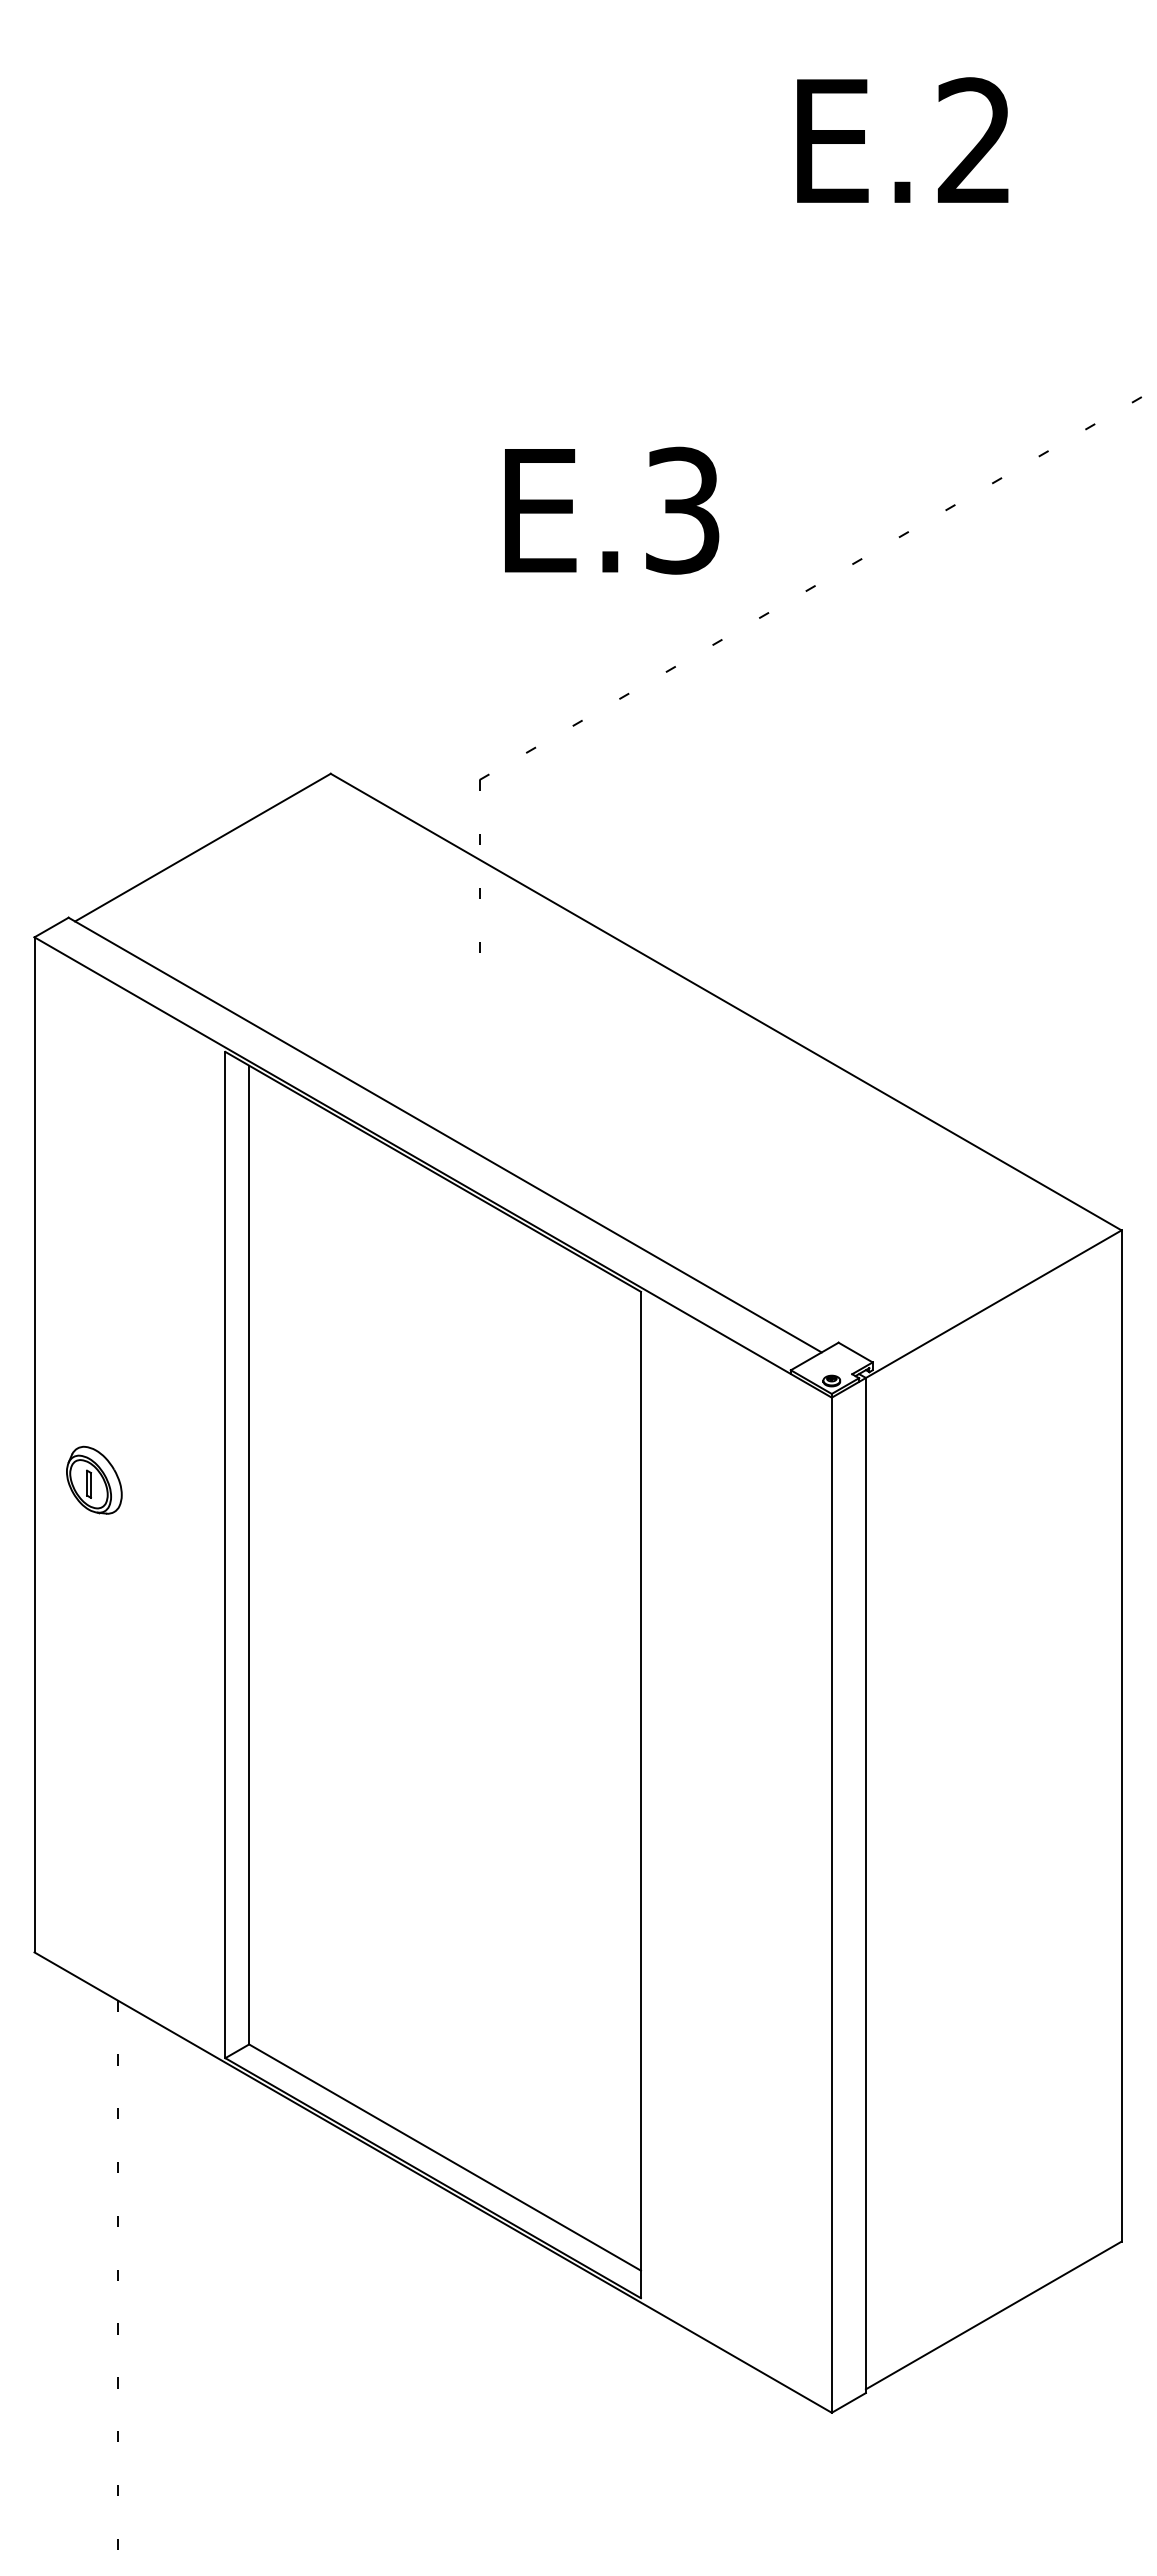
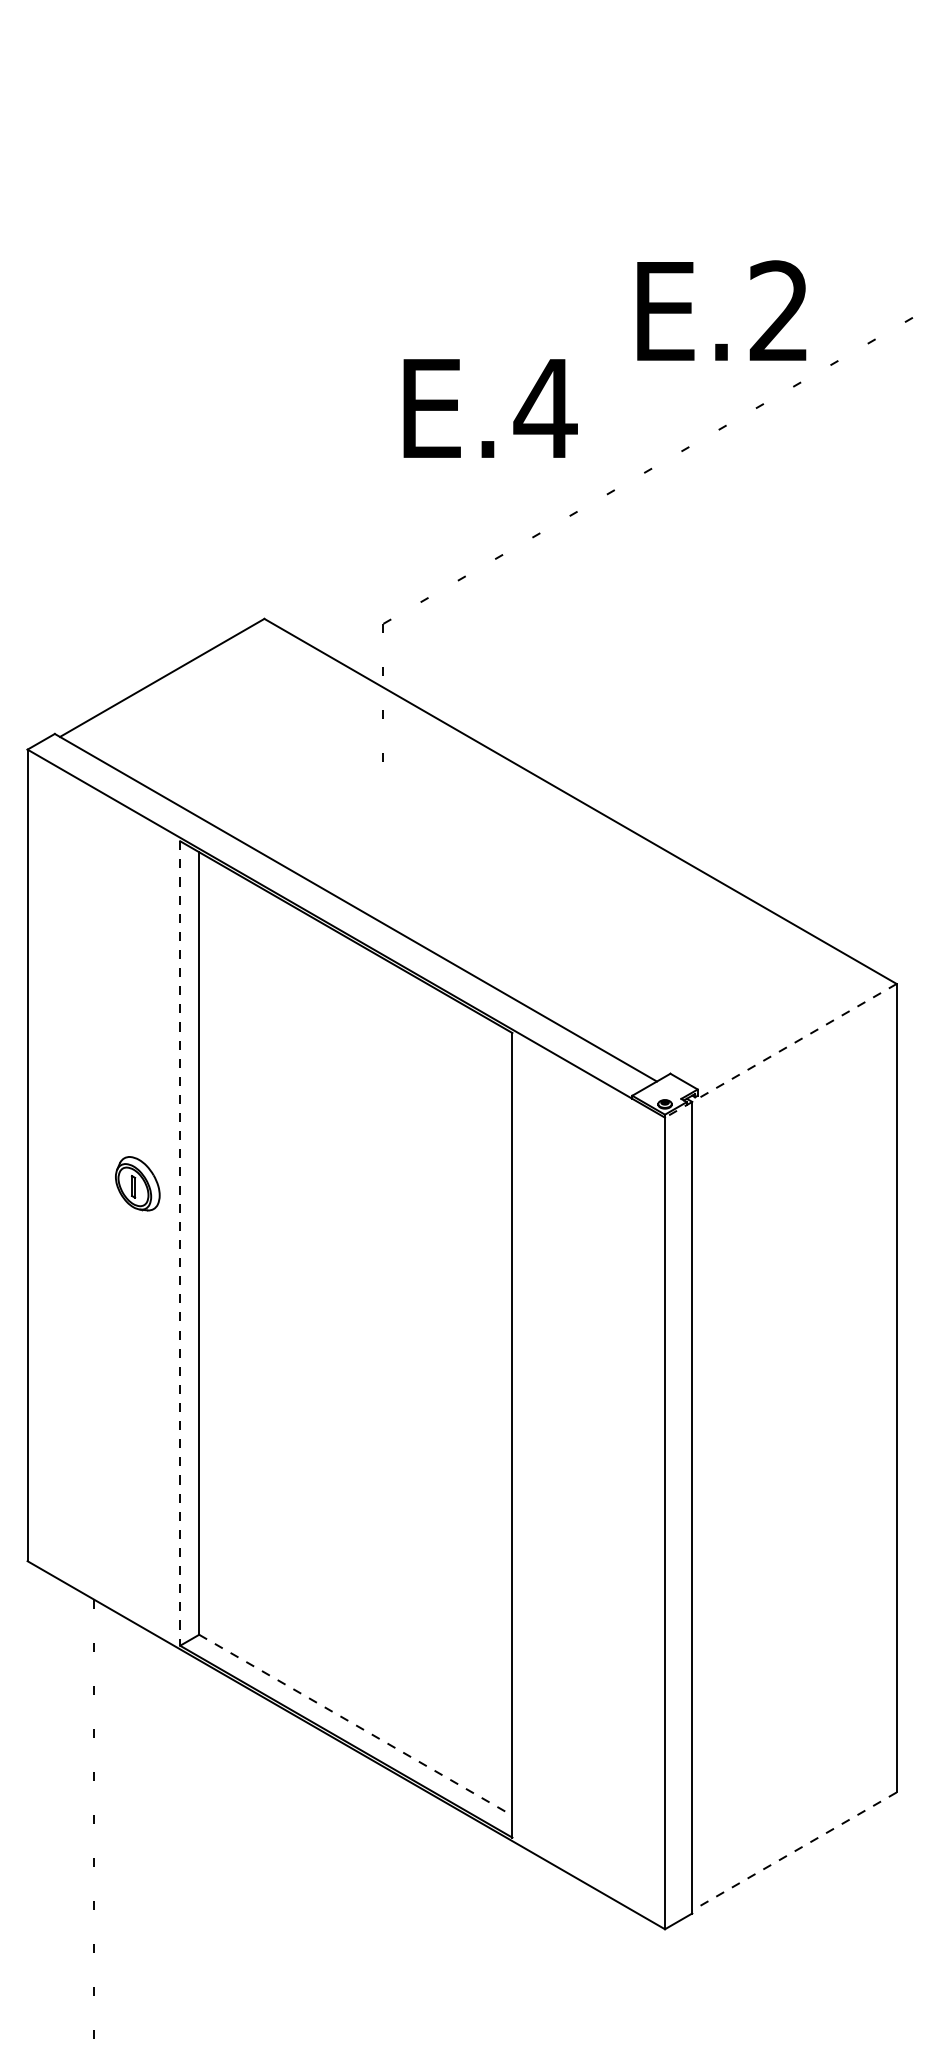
text: (902, 139) -> (721, 310), moved
text: (682, 510) -> (545, 408), E.3 -> E.4
line: (976, 1314) -> (780, 1051), solid -> dashed
part: (94, 1479) -> (137, 1183), moved
line: (225, 1555) -> (180, 1243), solid -> dashed
line: (445, 2157) -> (356, 1725), solid -> dashed
line: (993, 2315) -> (794, 1851), solid -> dashed

